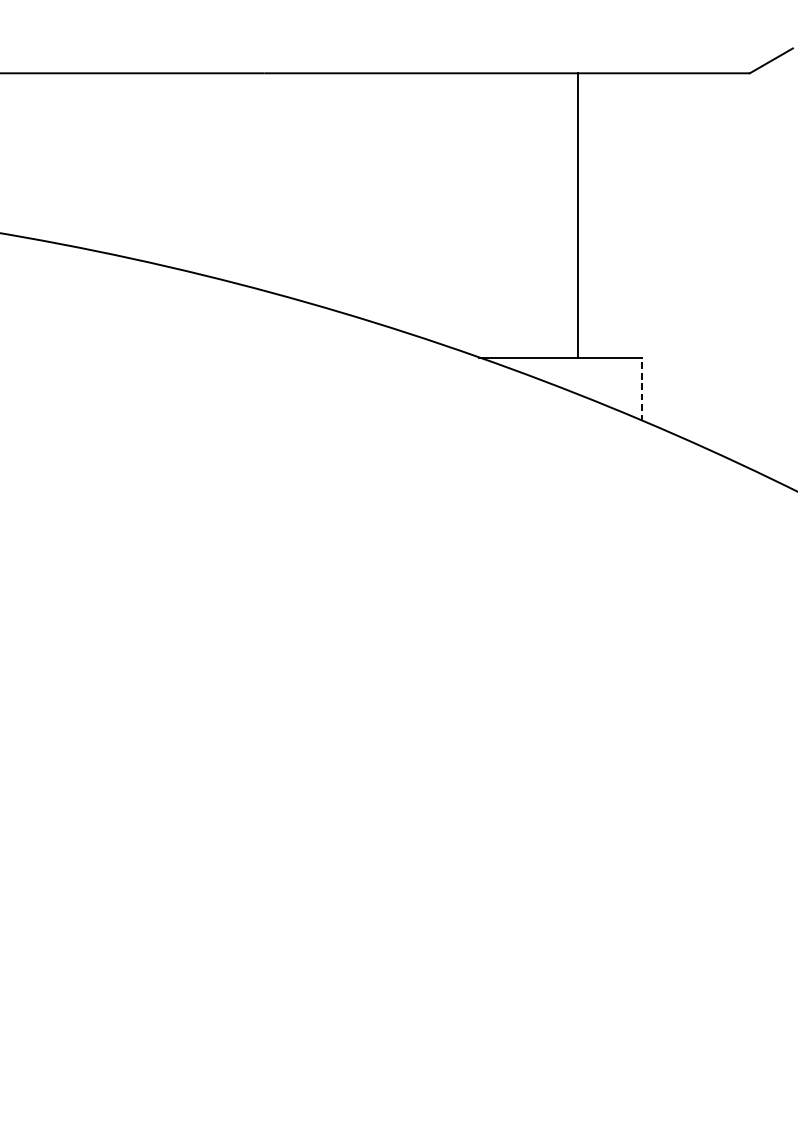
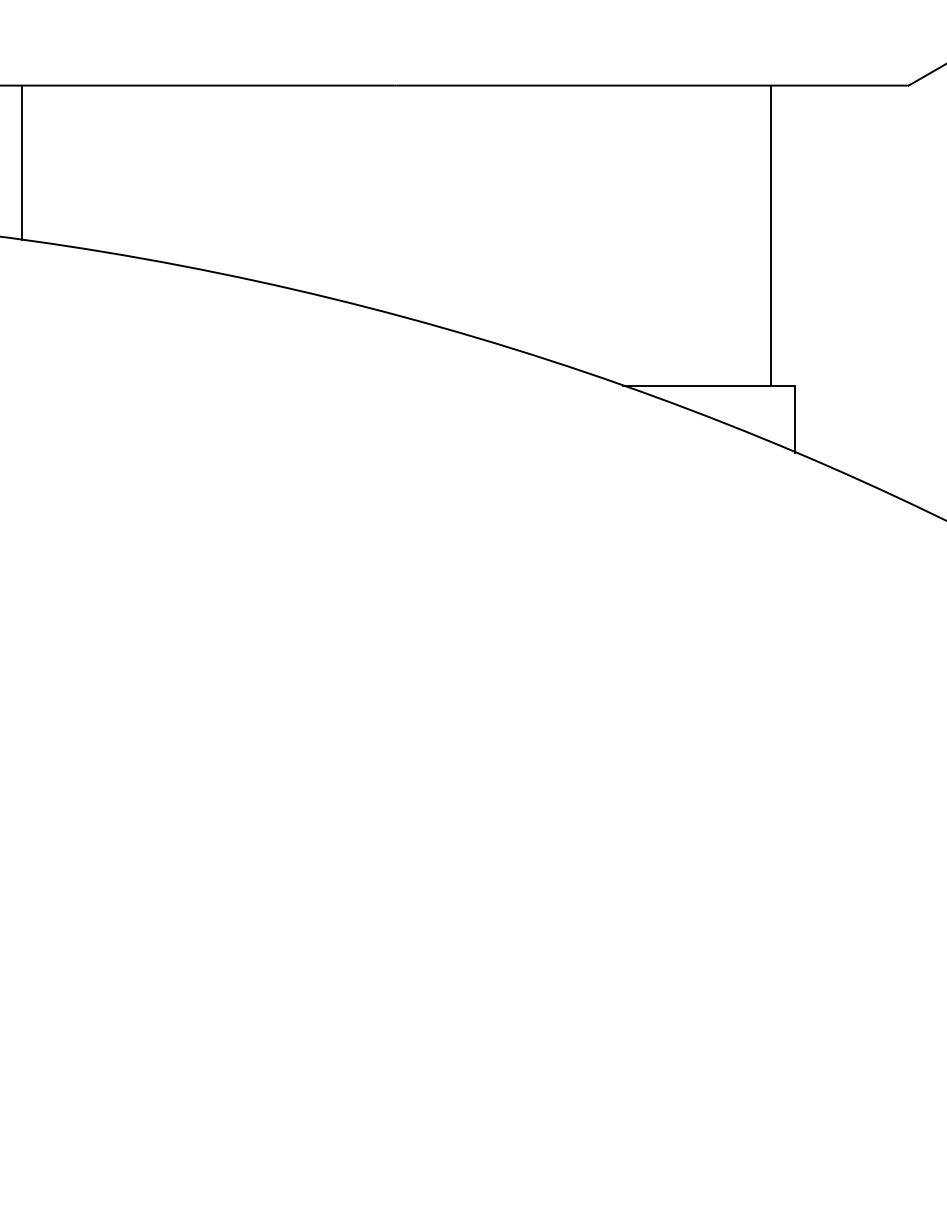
line: (578, 215) -> (771, 235), moved
line: (641, 388) -> (794, 418), dashed -> solid

